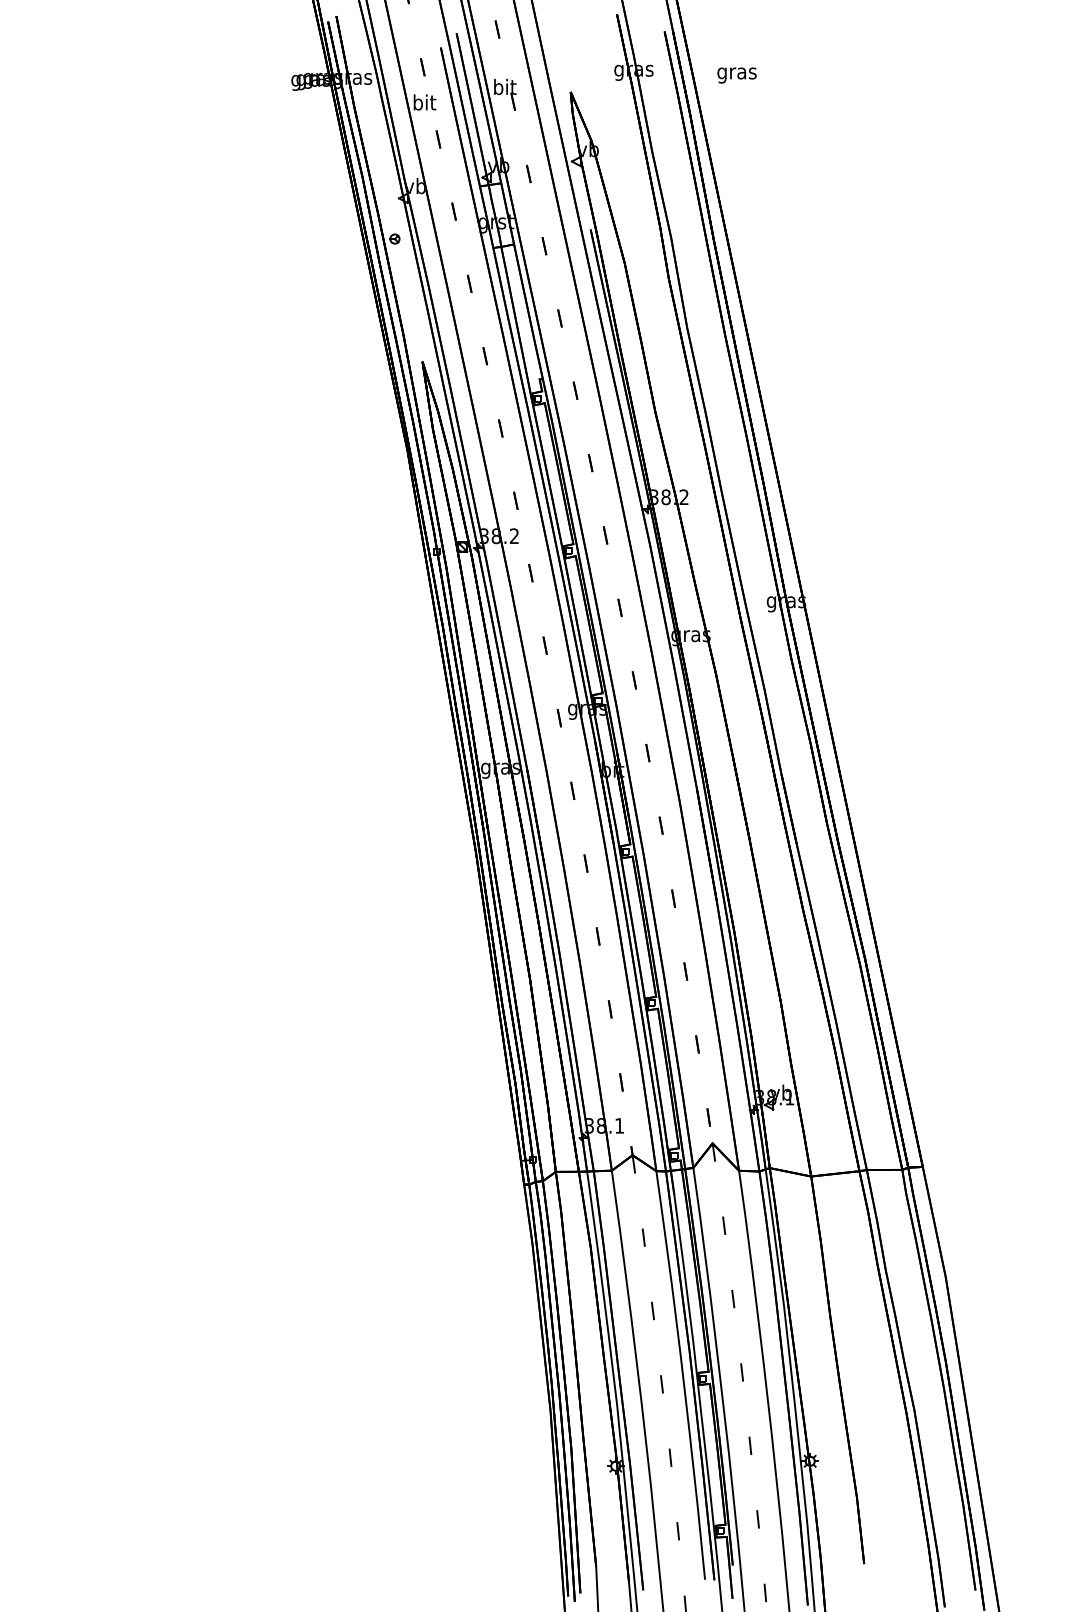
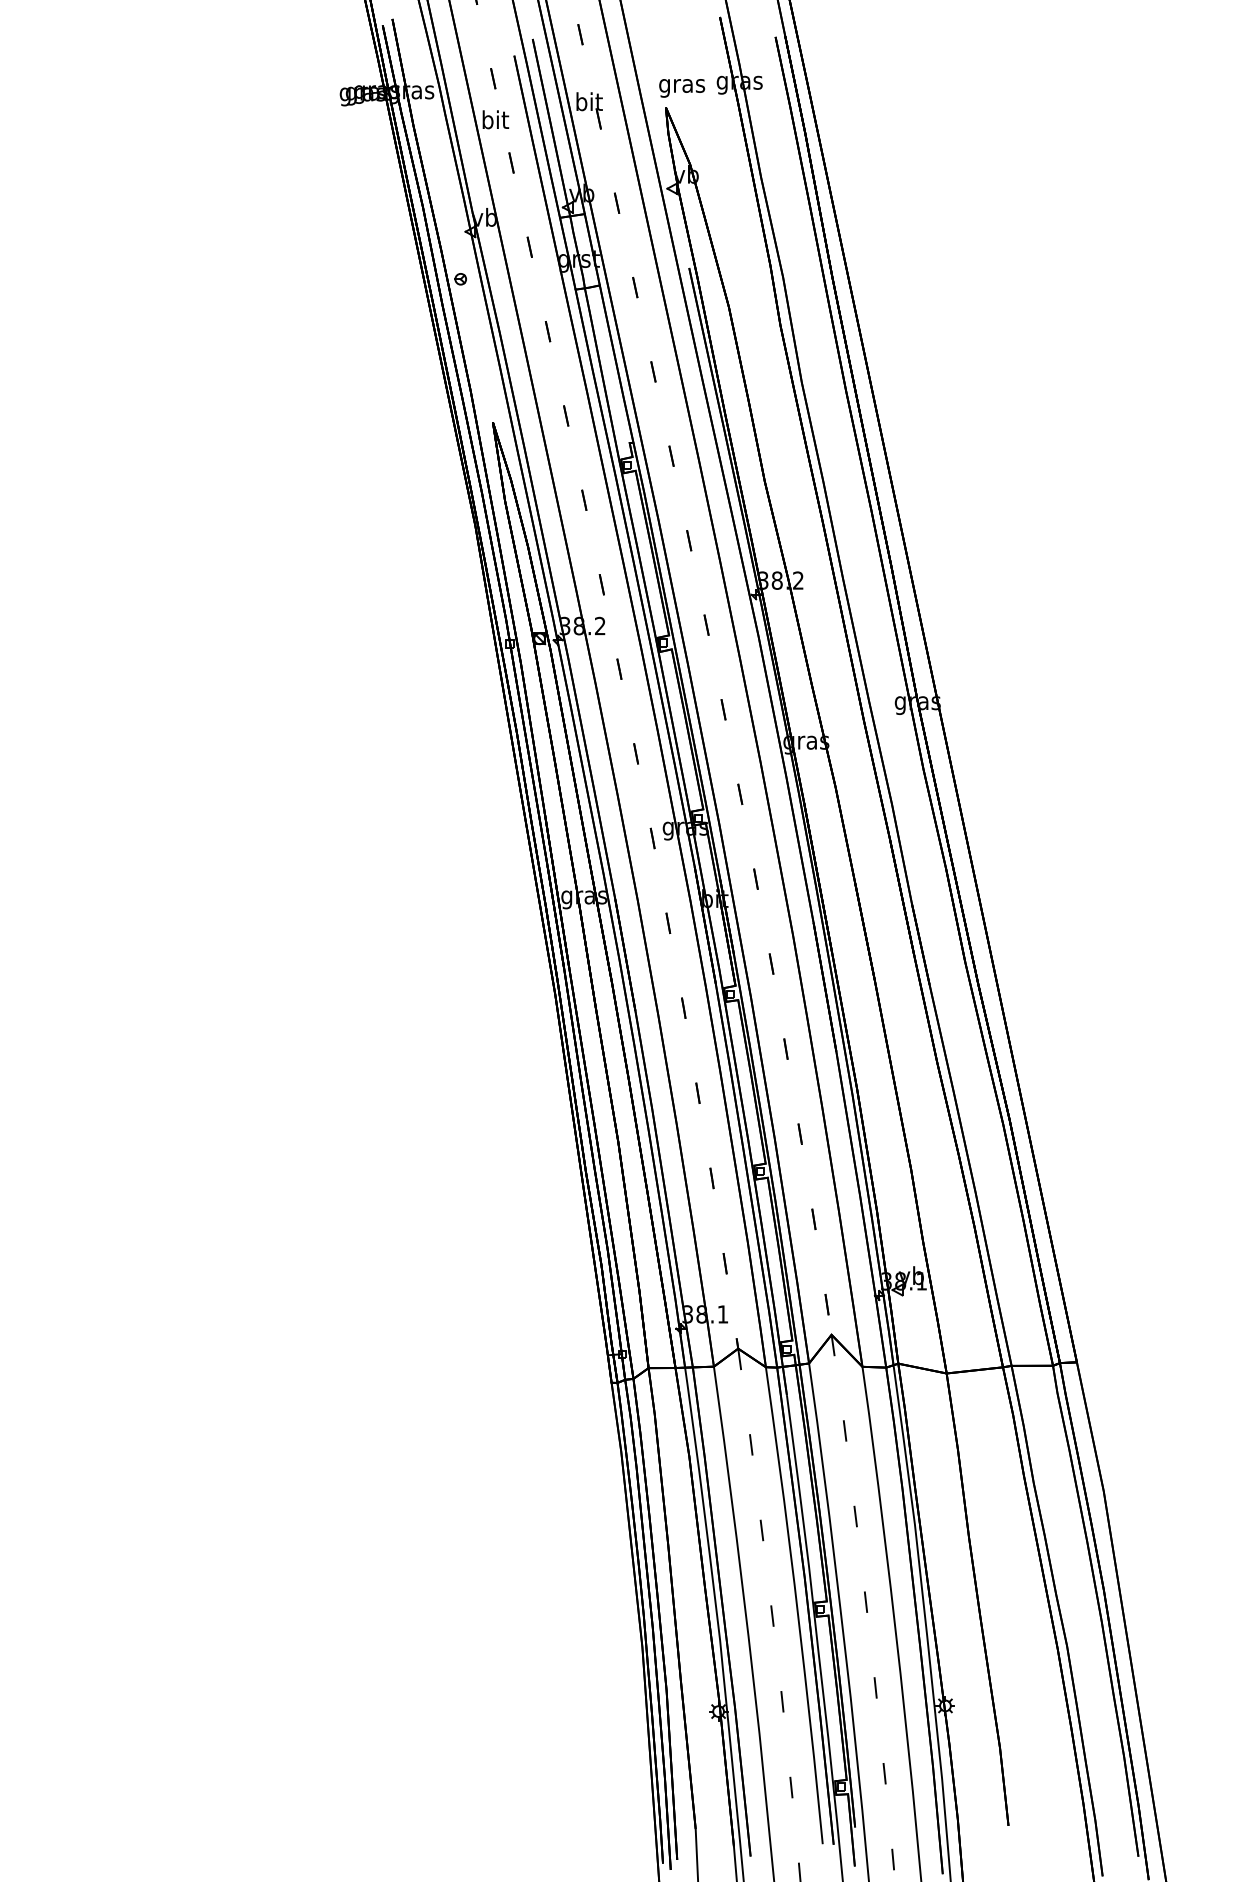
text: (737, 75) -> (682, 88), moved

